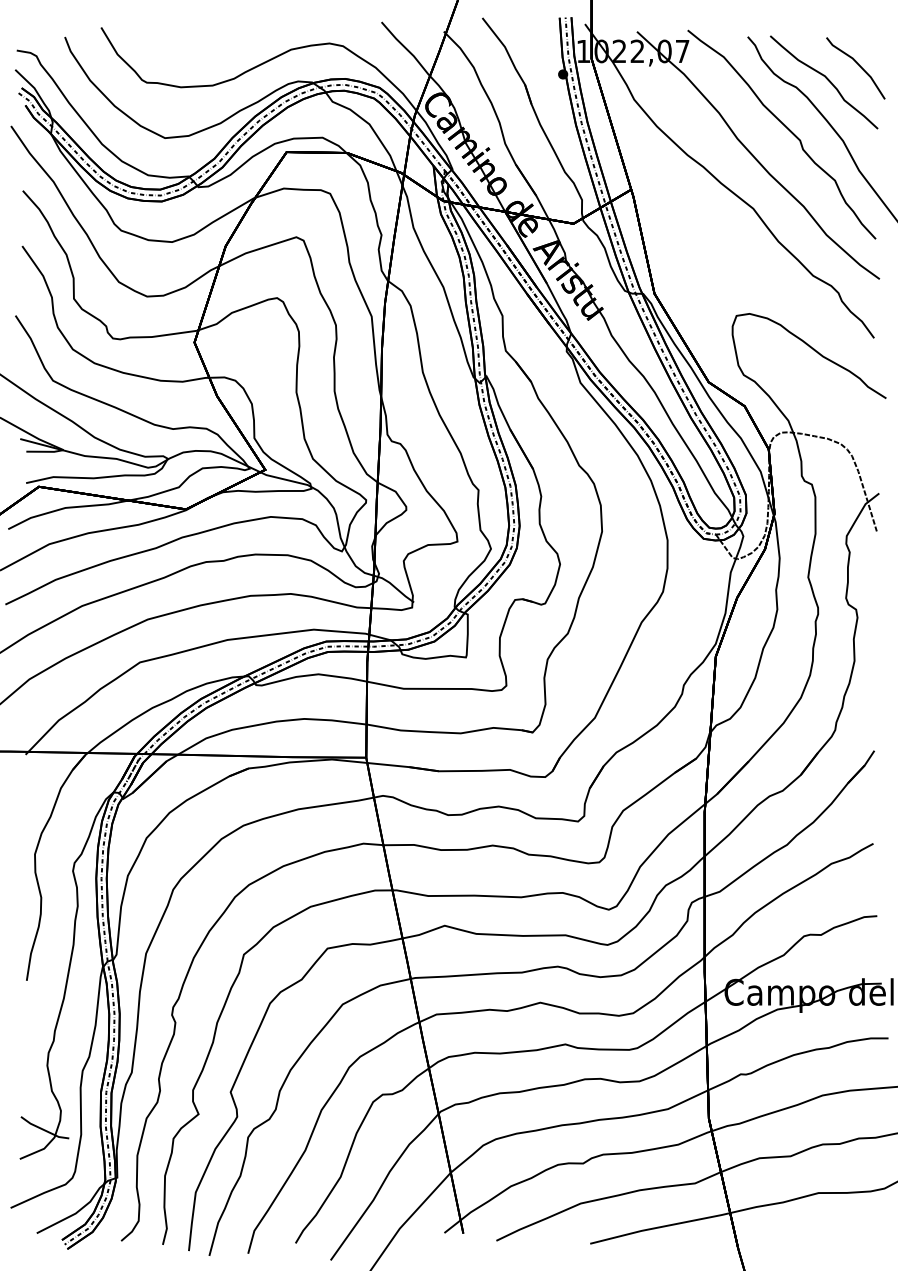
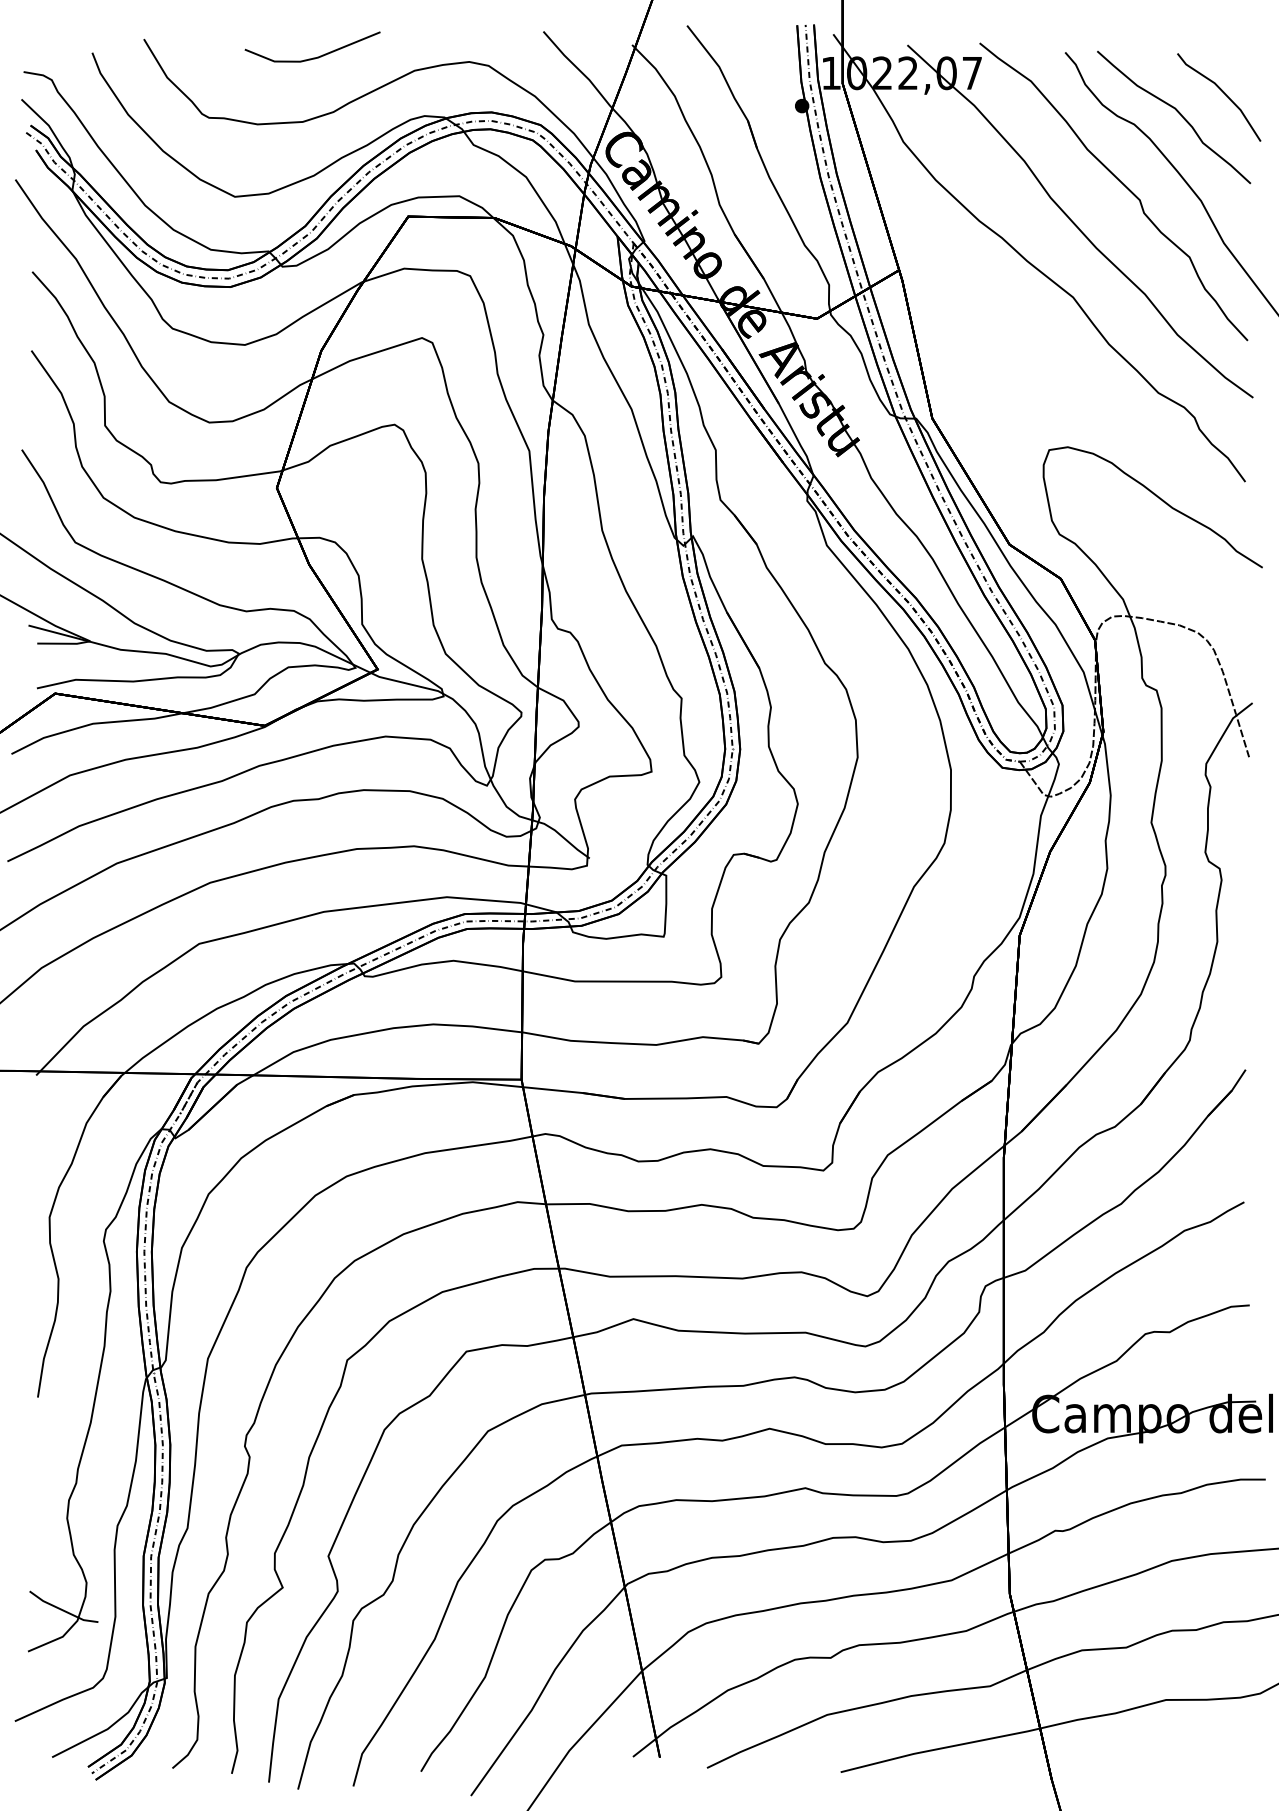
line: (220, 40) -> (313, 57), added

